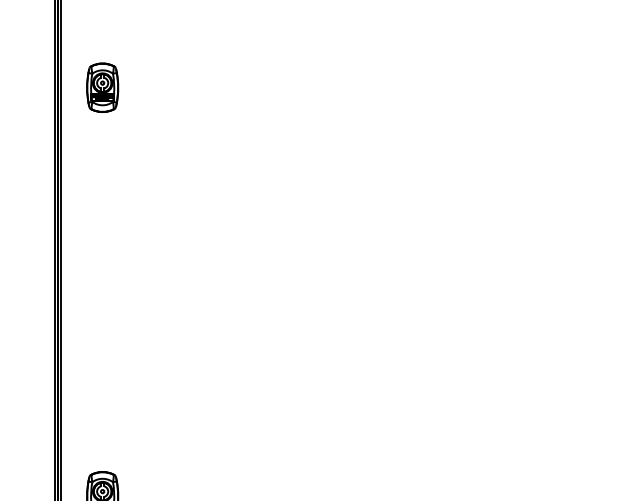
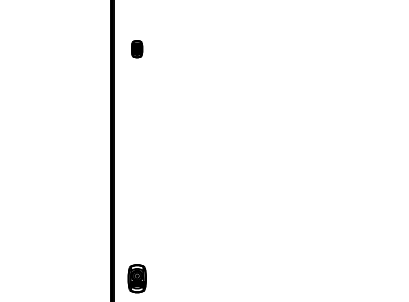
part: (101, 86) -> (136, 48), size x0.6

